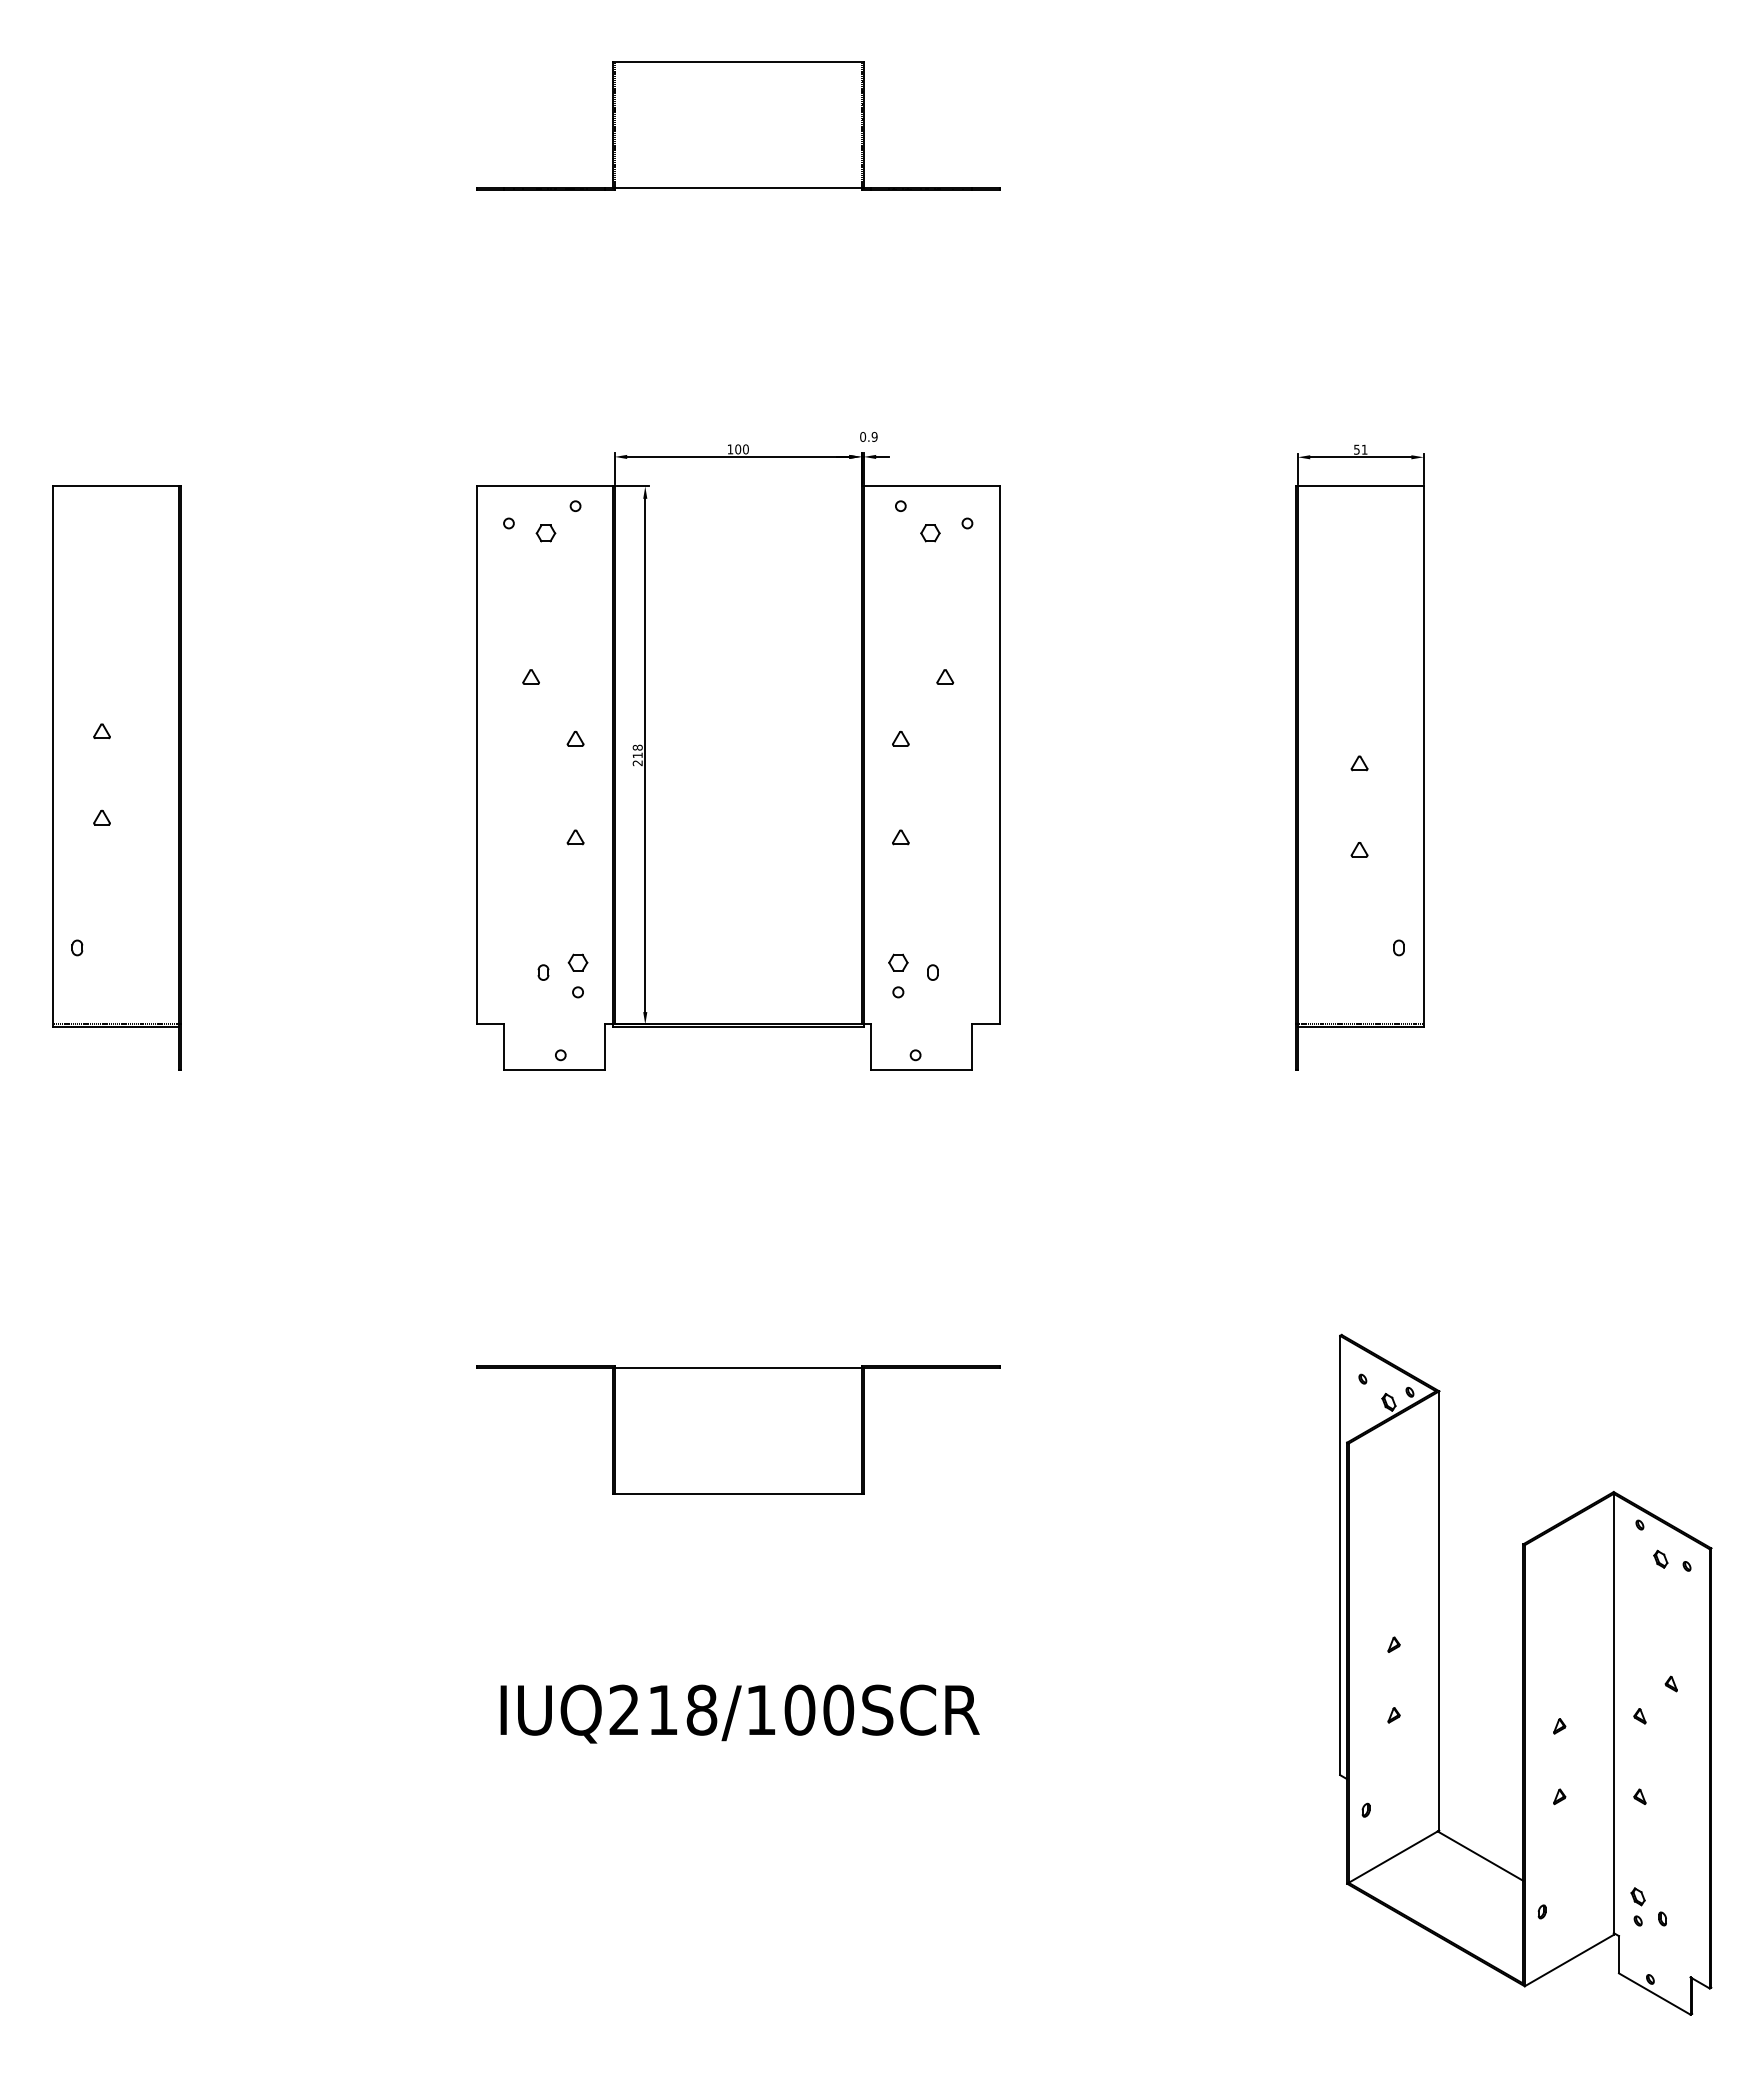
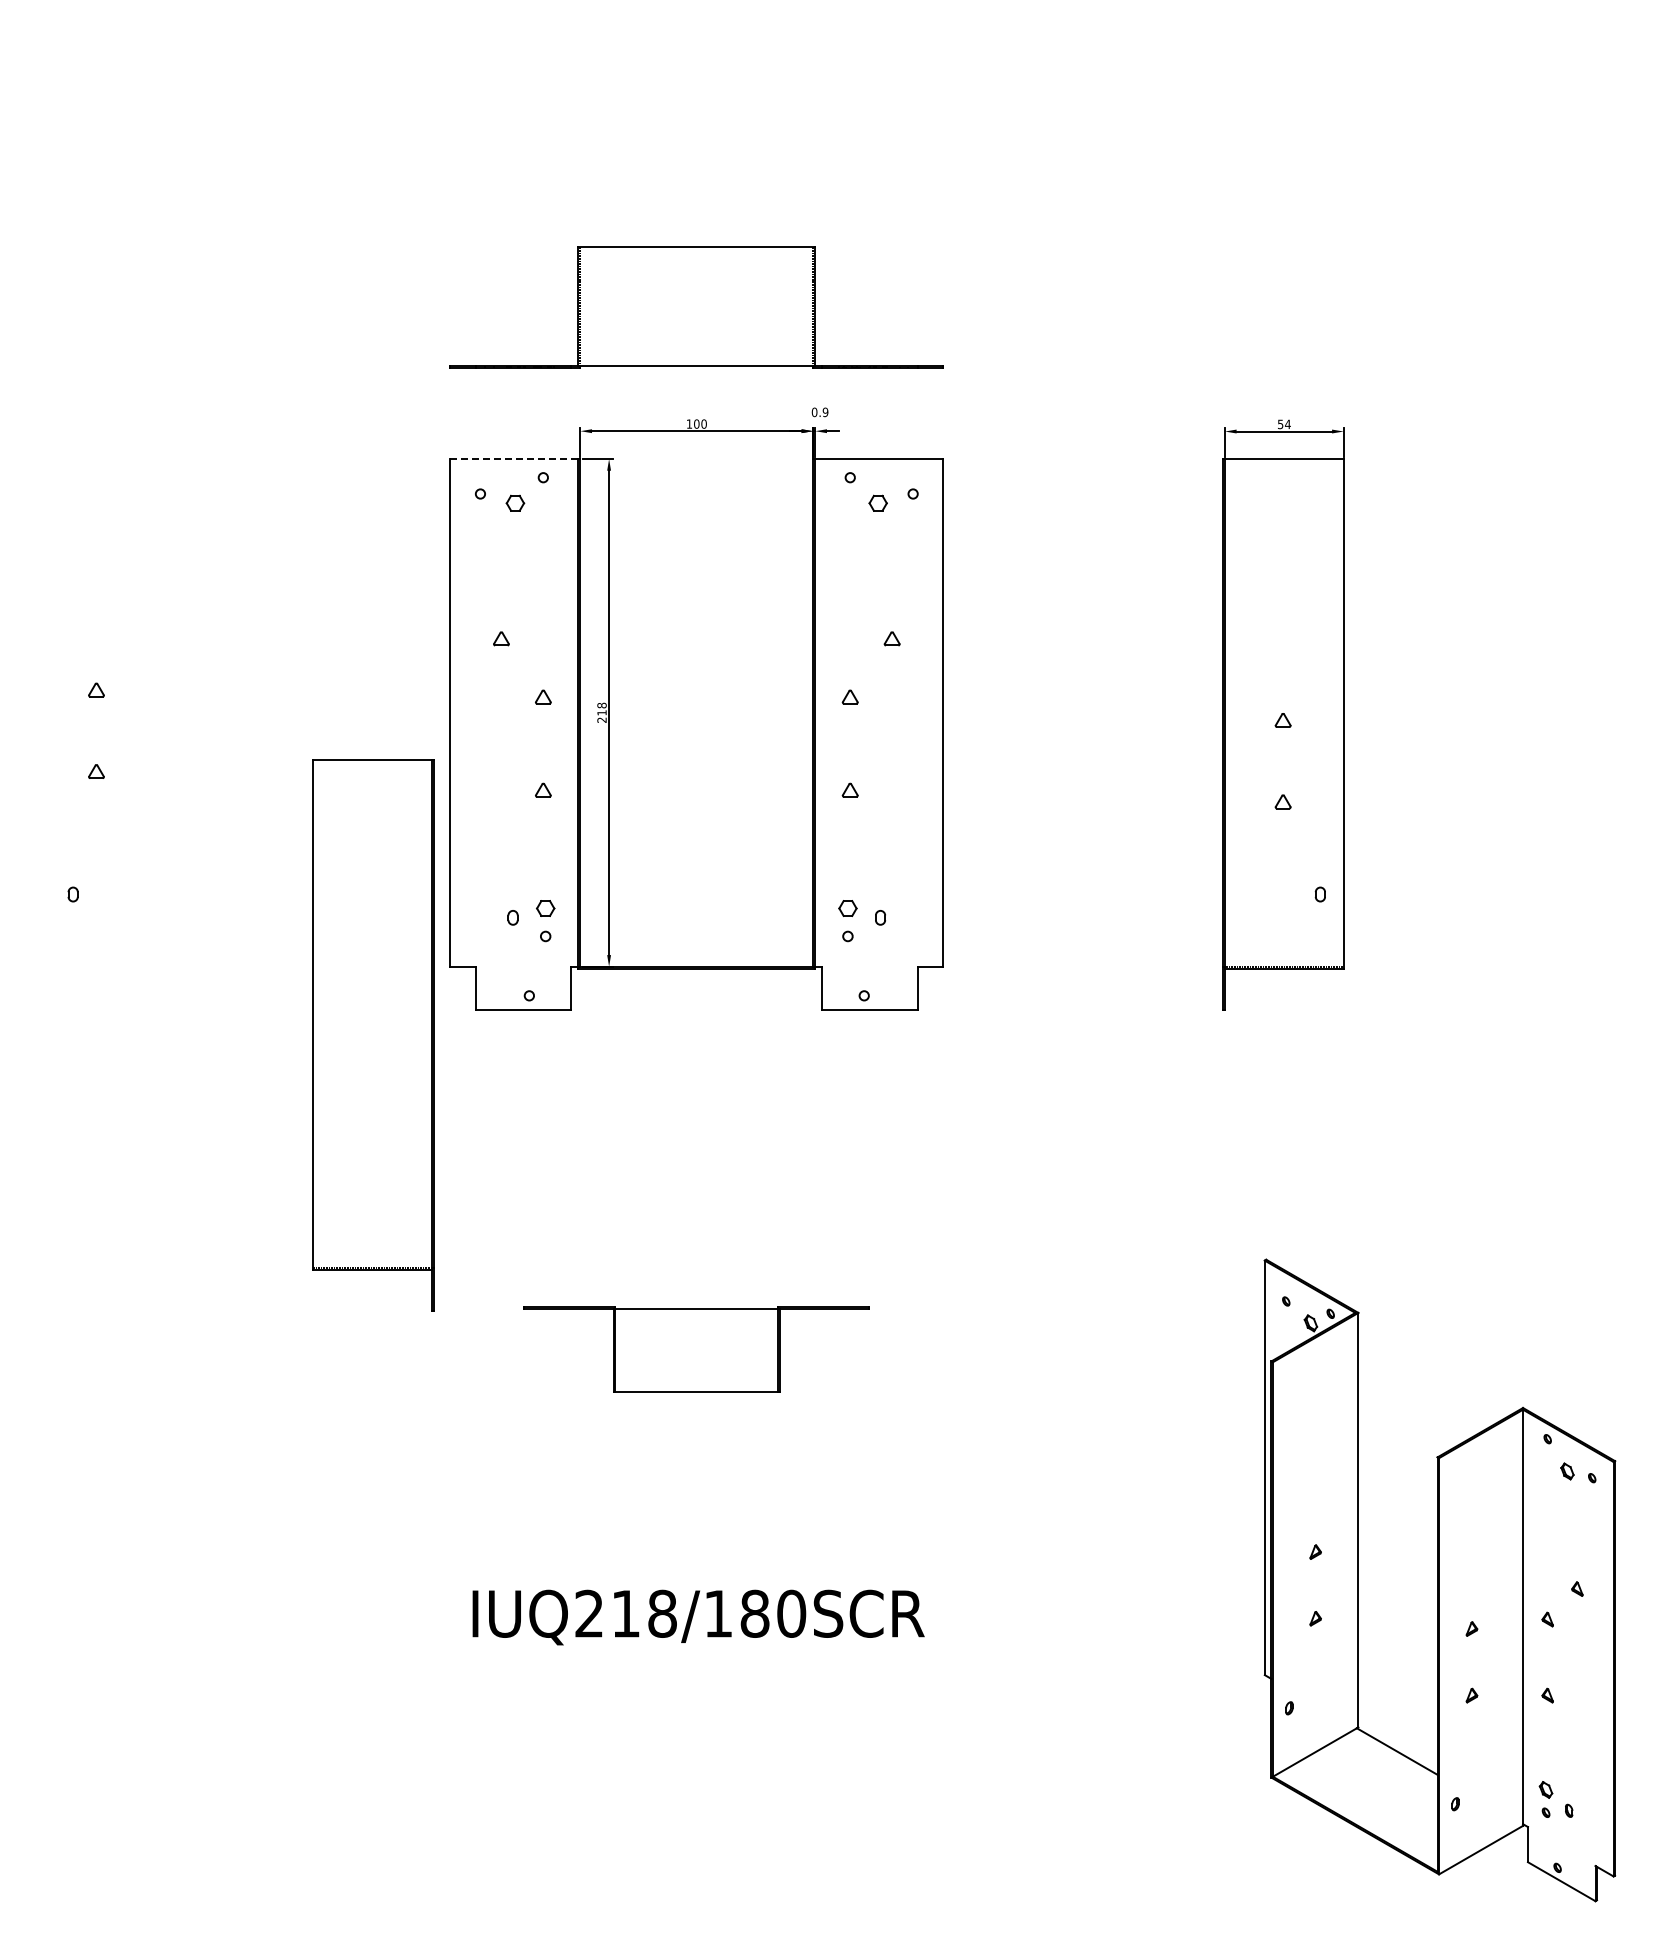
part: (737, 126) -> (696, 307), moved
text: (1364, 448) -> (1287, 423), 51 -> 54
line: (545, 486) -> (514, 459), solid -> dashed
part: (116, 778) -> (373, 1035), moved
part: (737, 1430) -> (696, 1349), size x0.7
text: (799, 1709) -> (754, 1613), IUQ218/100SCR -> IUQ218/180SCR

